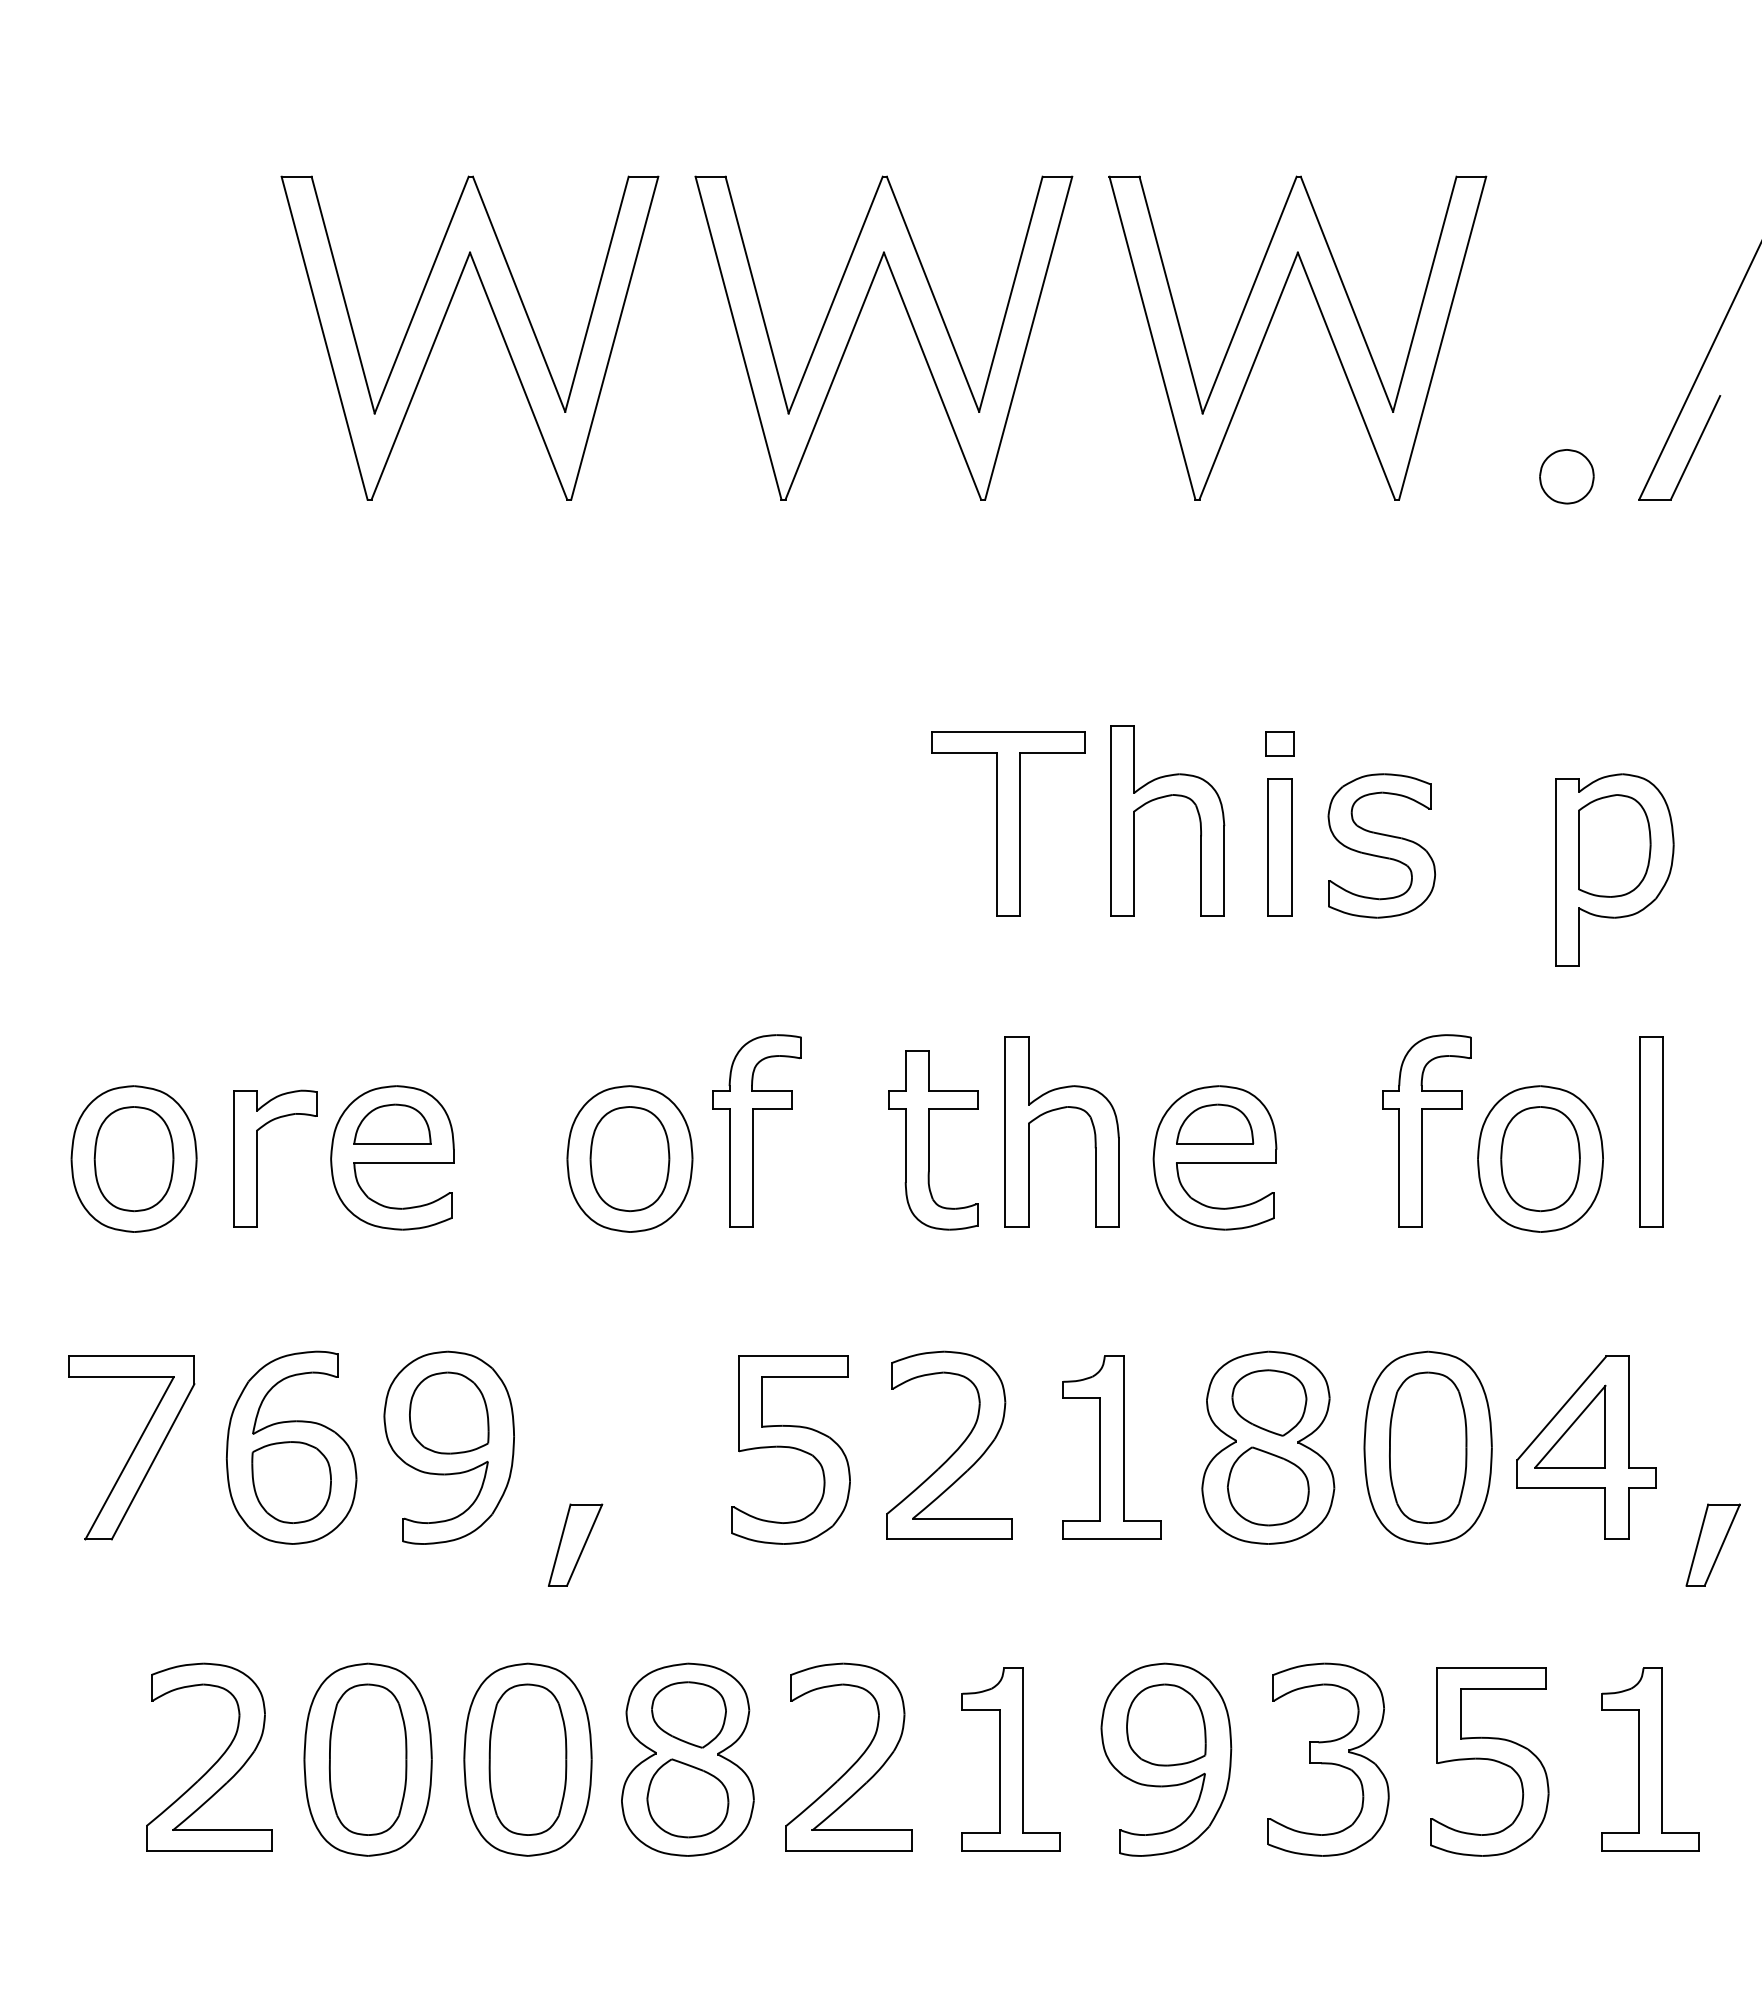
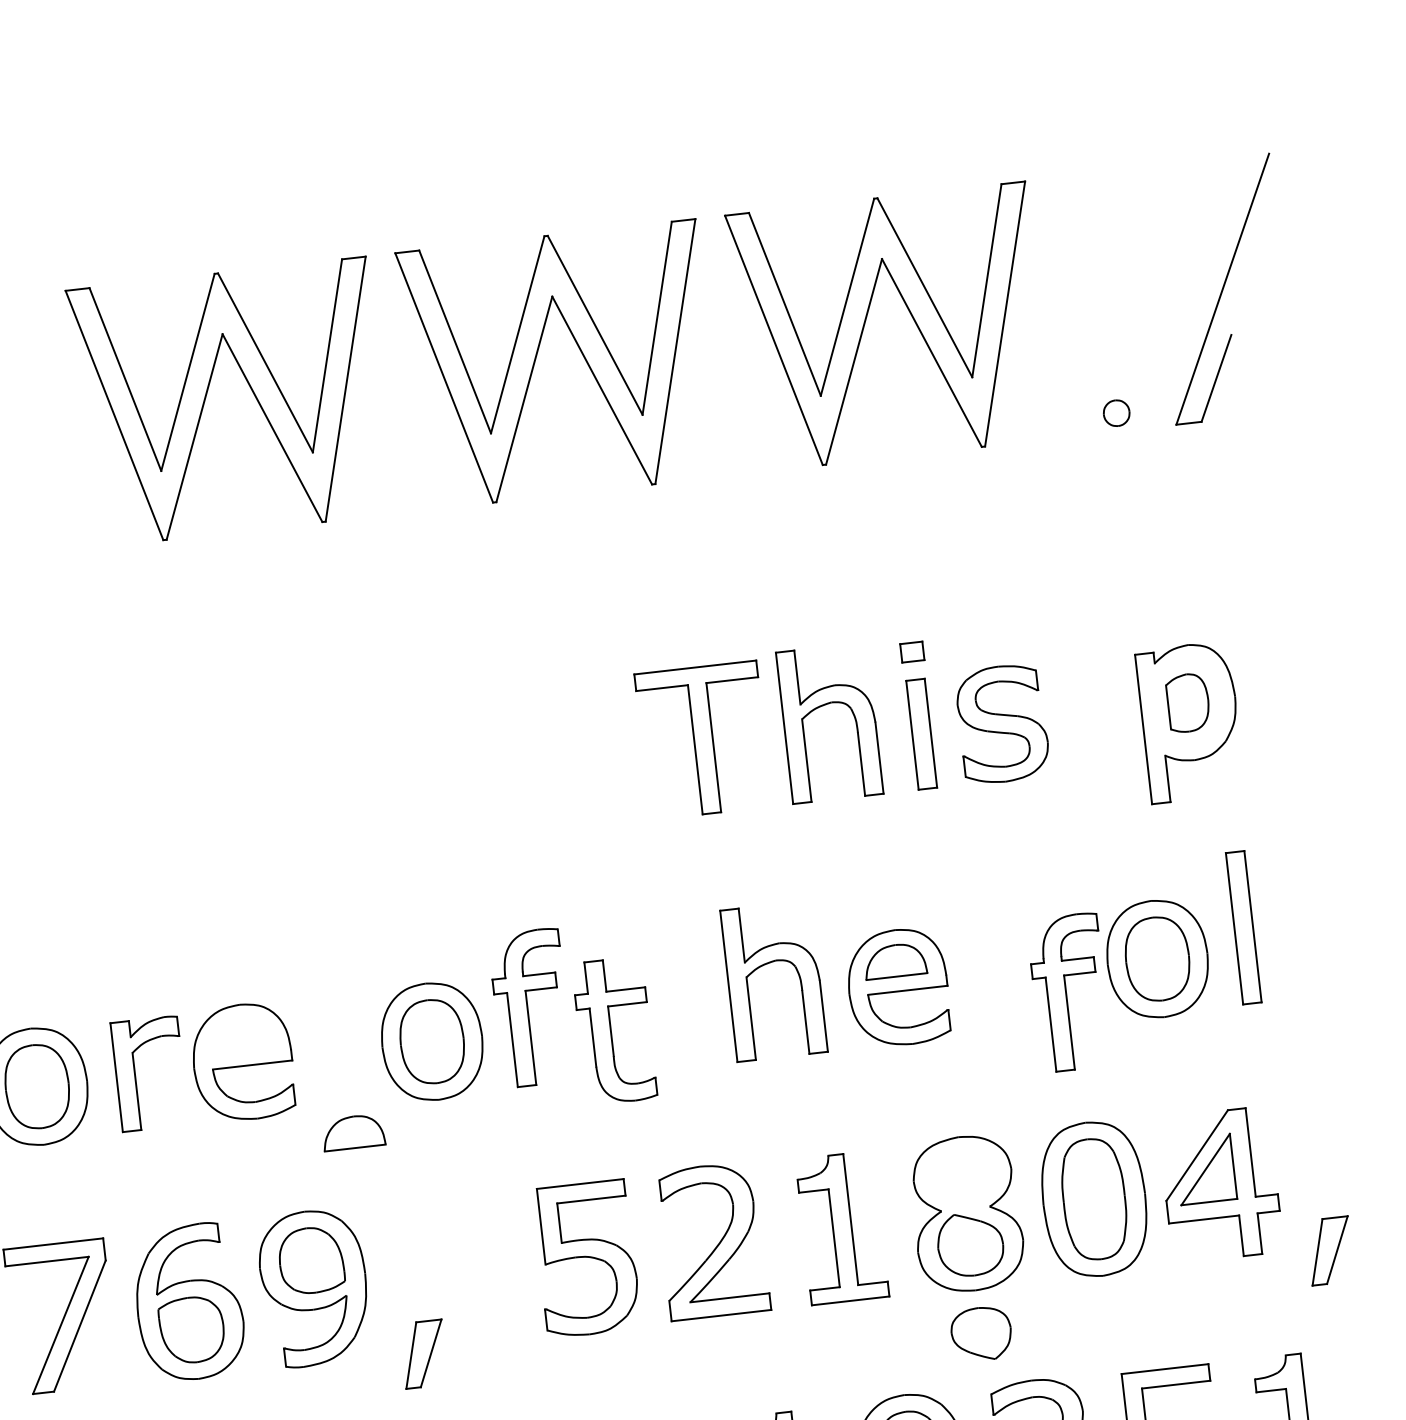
part: (1566, 476) -> (1116, 413), size x0.6
part: (1614, 845) -> (1188, 702), size x0.7
part: (392, 1123) -> (353, 1131), moved
part: (1426, 1130) -> (1069, 992), moved
part: (933, 1140) -> (614, 1030), moved
part: (1269, 1402) -> (981, 1333), moved

